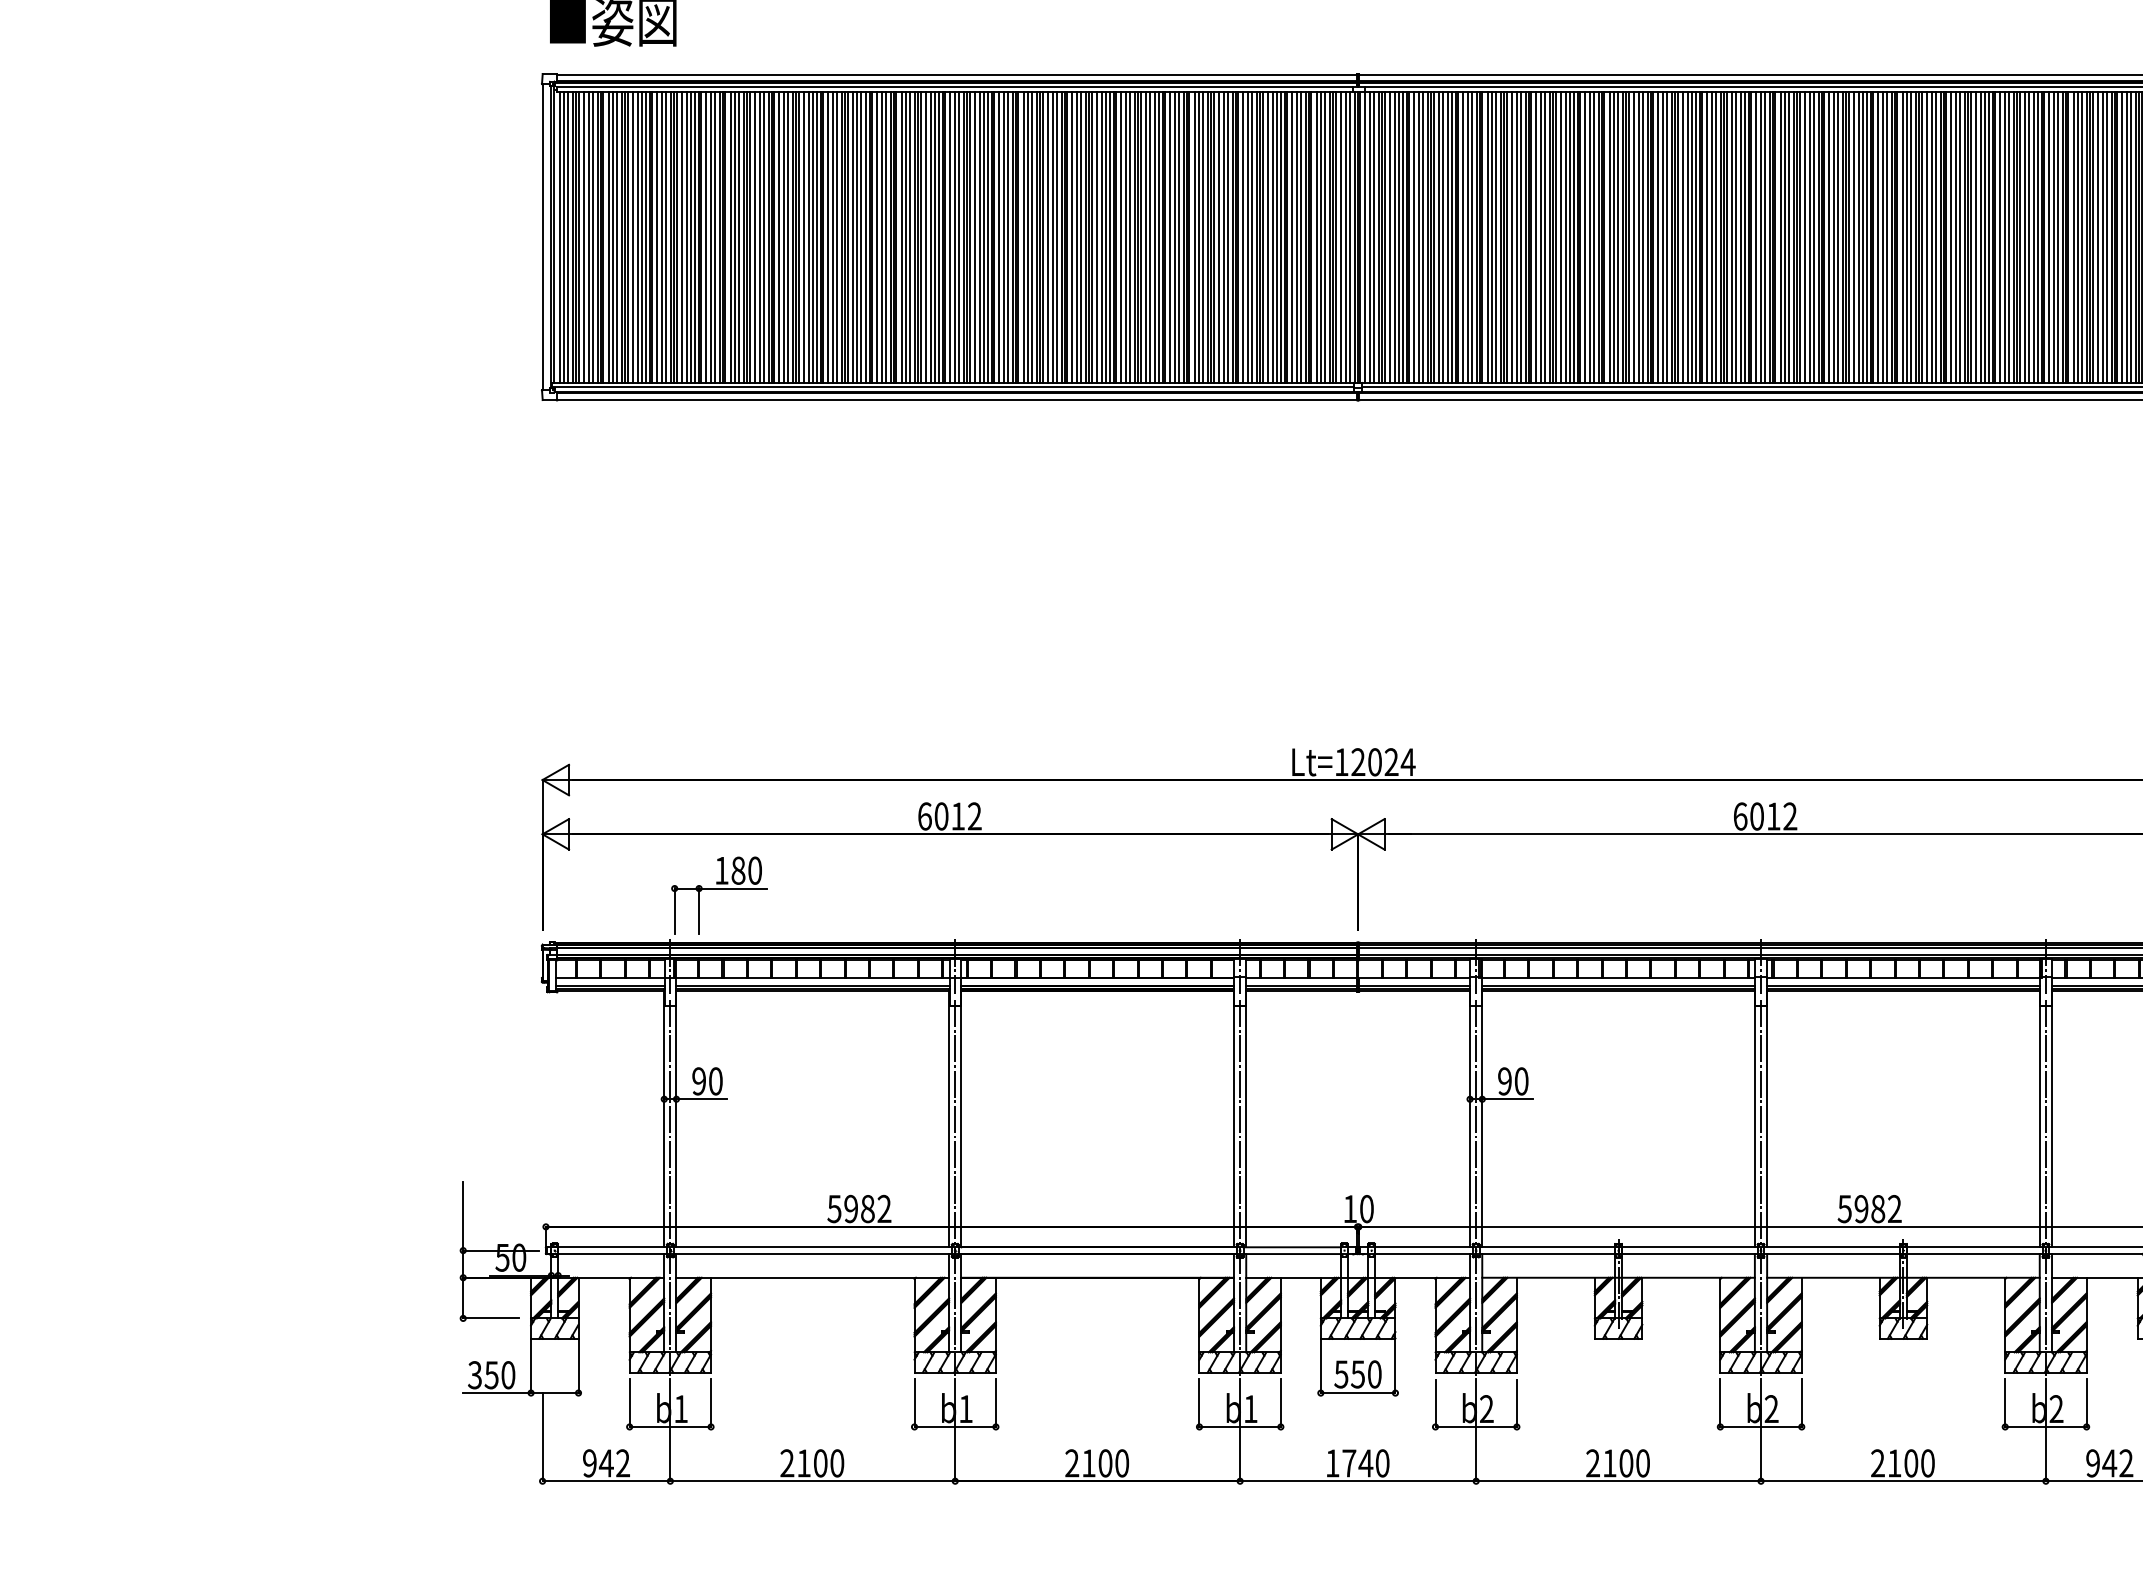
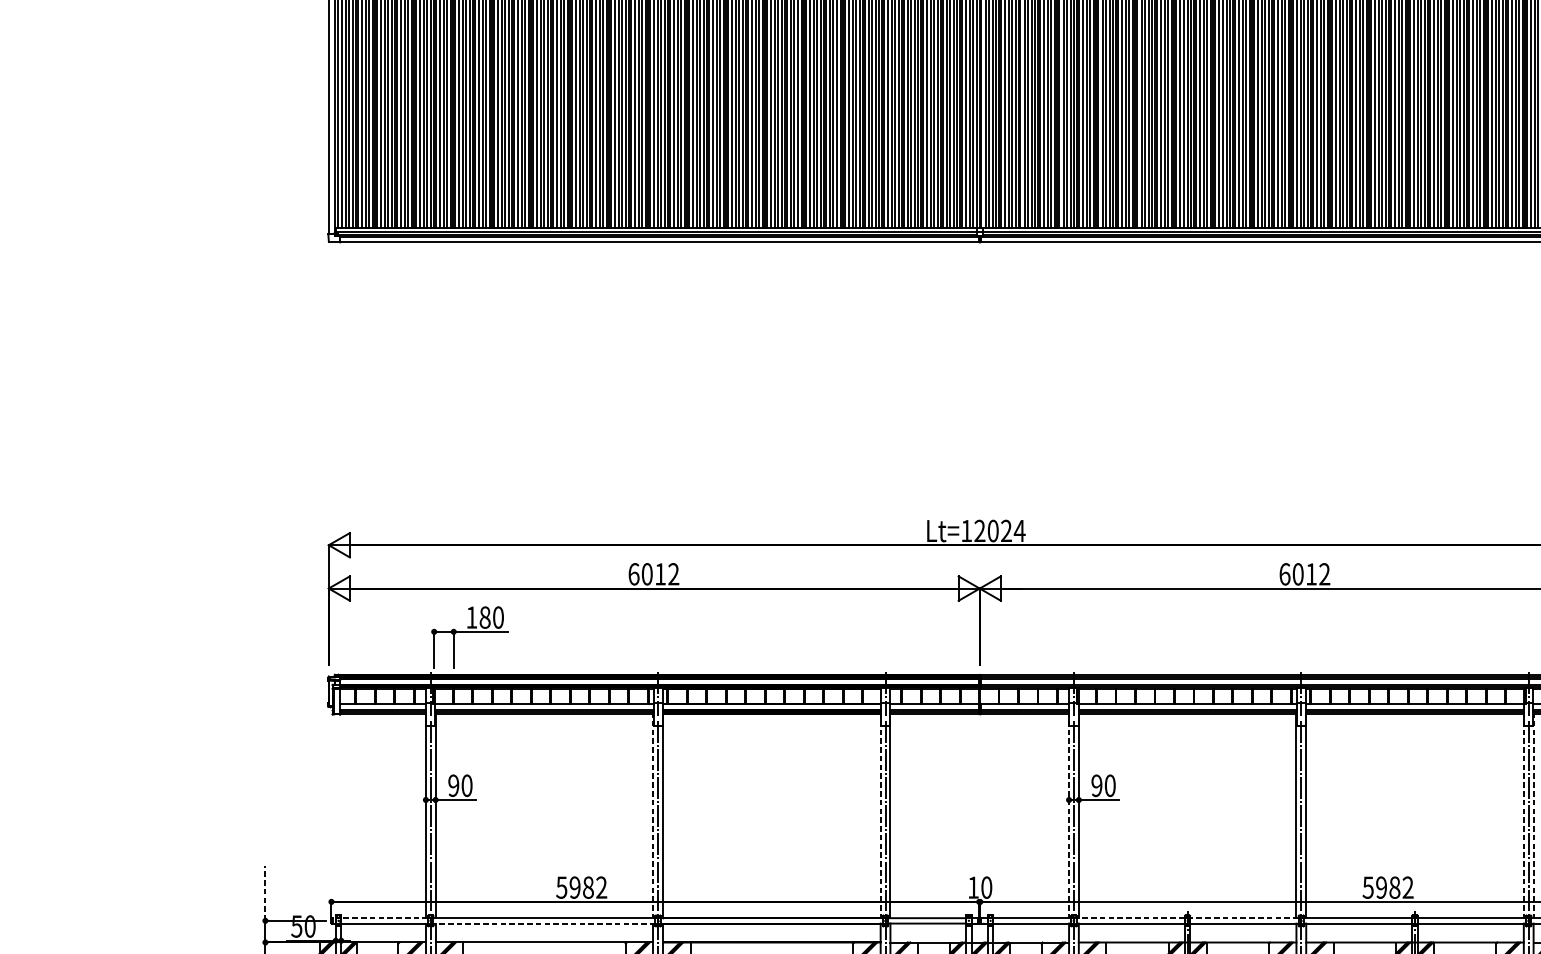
line: (949, 1118) -> (653, 815), solid -> dashed
line: (1234, 1118) -> (881, 815), solid -> dashed
line: (1470, 1118) -> (1069, 815), solid -> dashed
line: (2039, 1118) -> (1523, 815), solid -> dashed
line: (2052, 1118) -> (1534, 815), solid -> dashed
line: (463, 1216) -> (265, 893), solid -> dashed
line: (607, 1247) -> (380, 918), solid -> dashed
line: (1618, 1247) -> (1187, 918), solid -> dashed
line: (812, 1254) -> (544, 923), solid -> dashed

